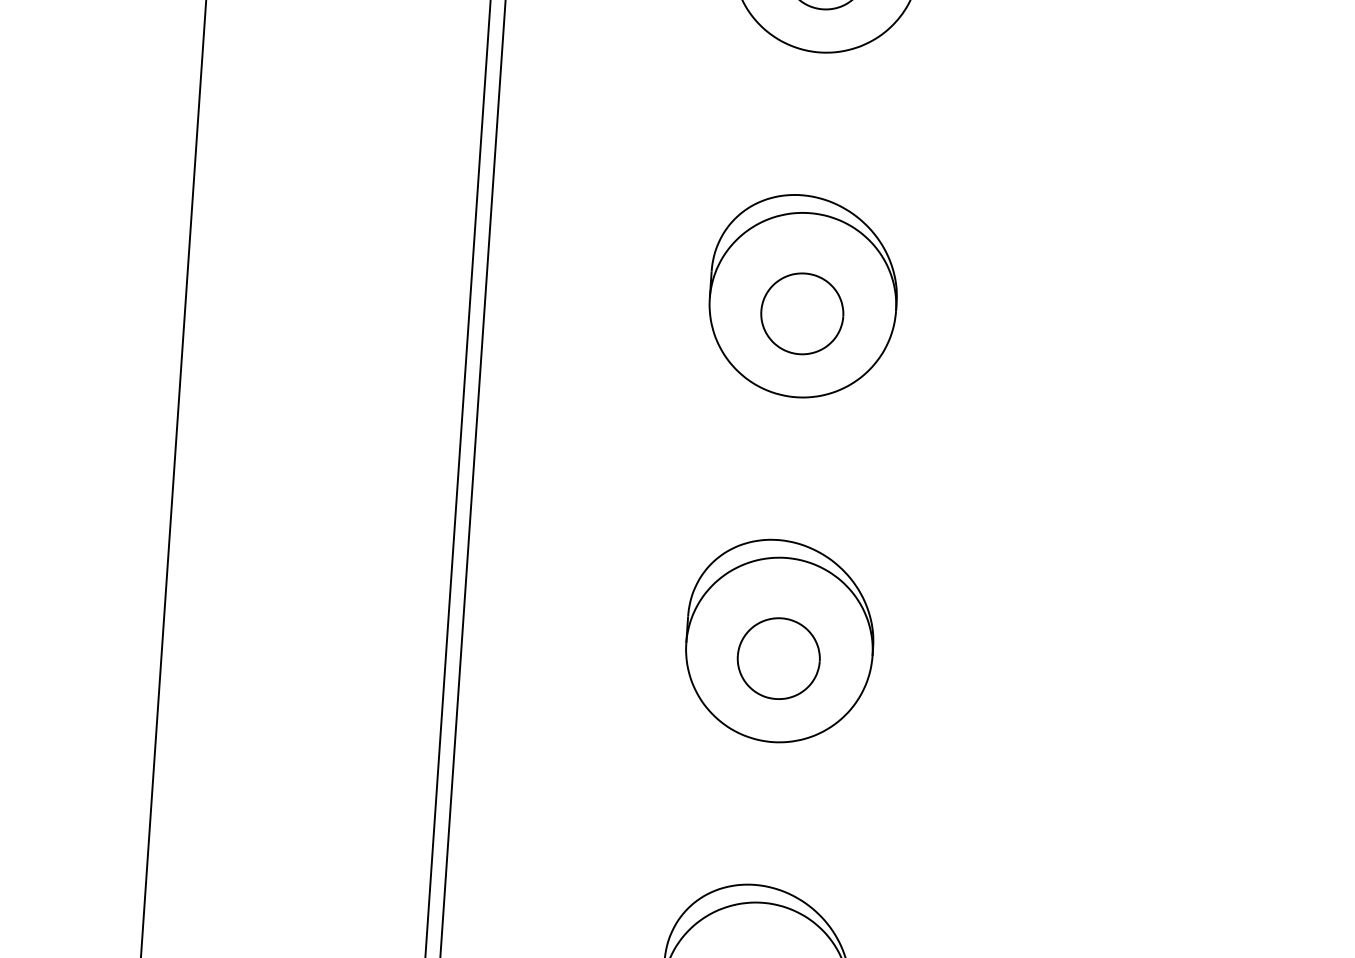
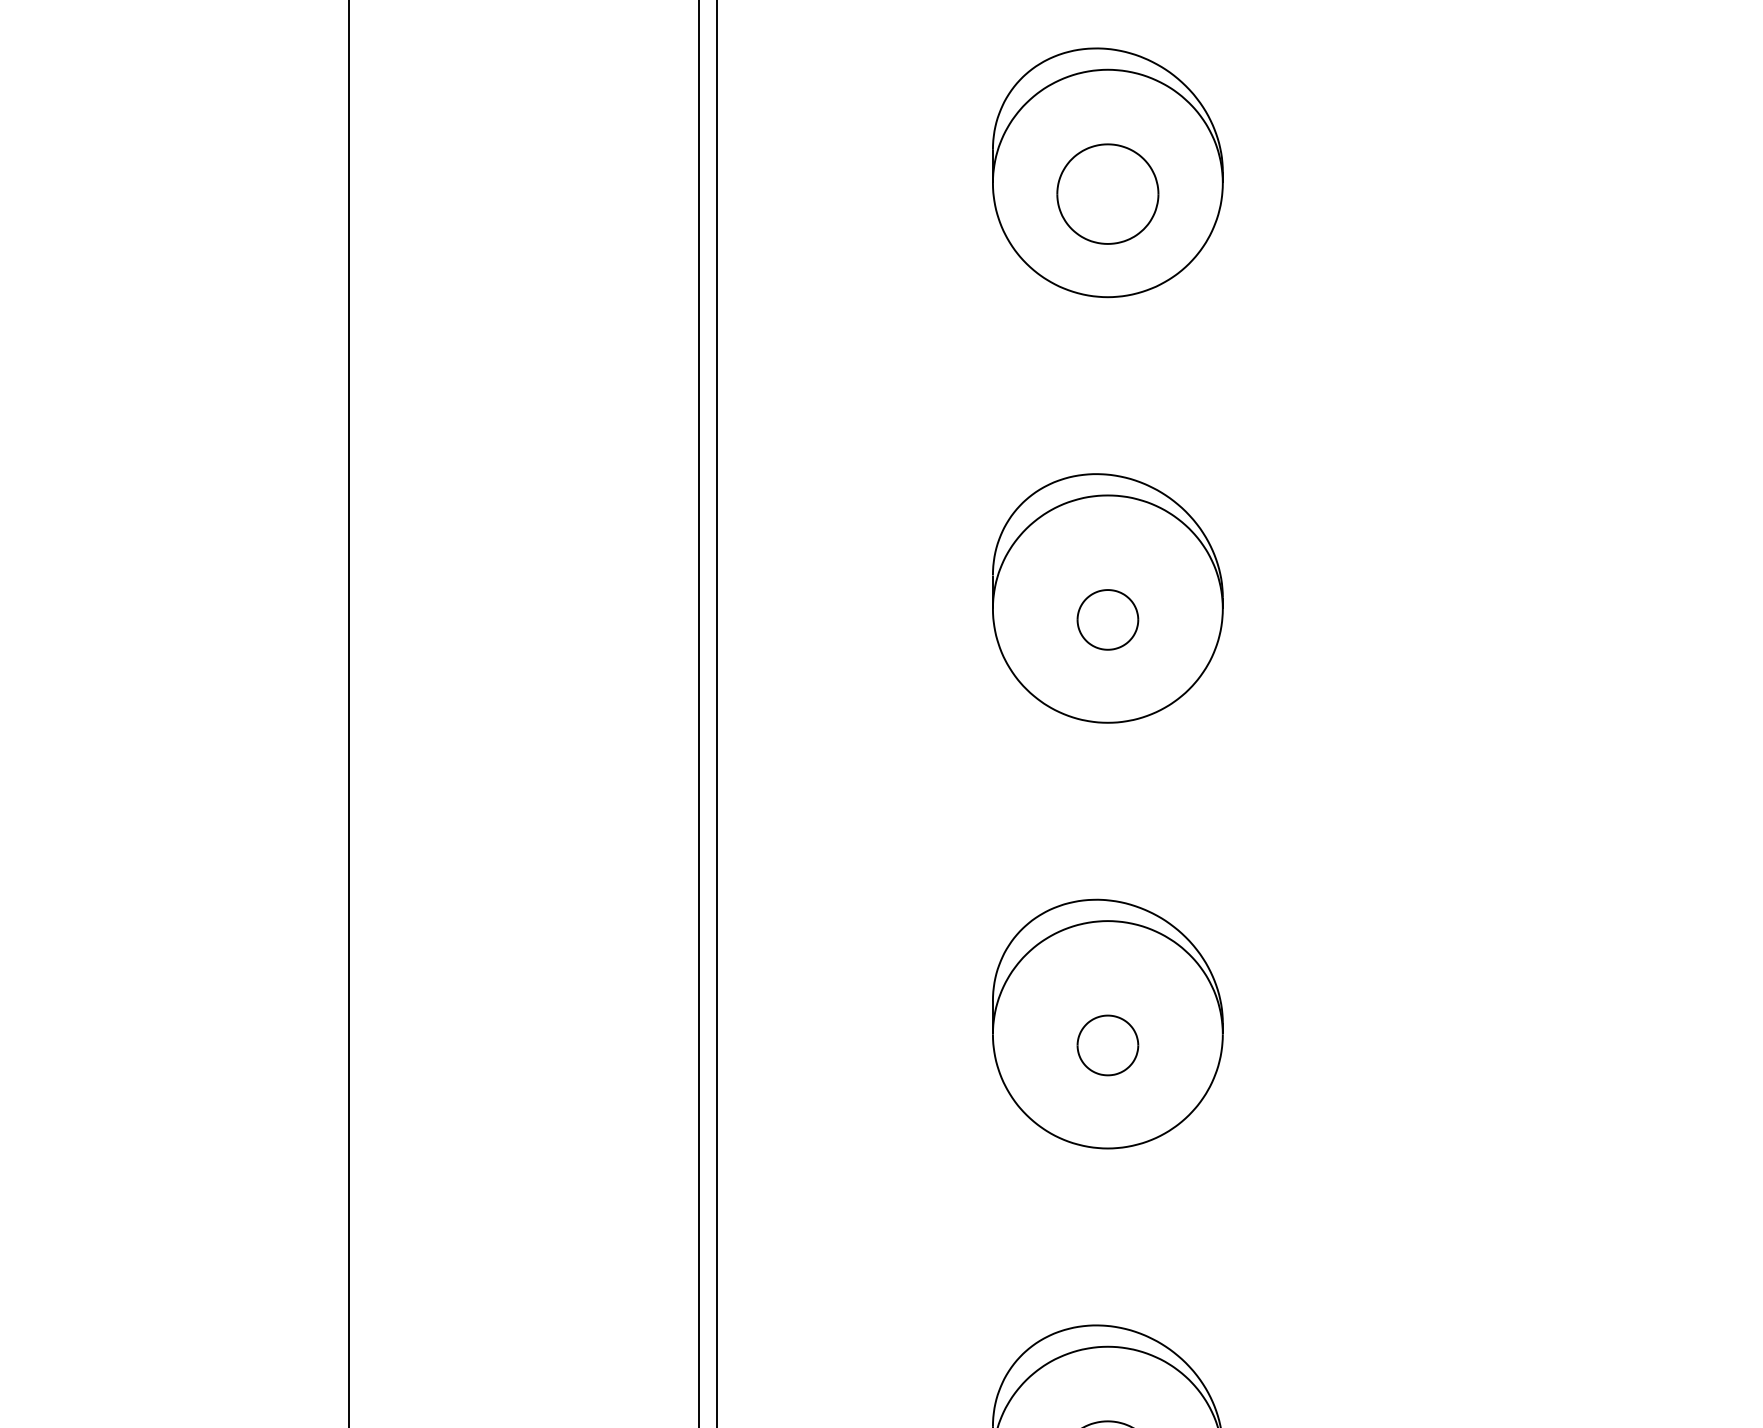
part: (802, 313) -> (1107, 619), size x0.6
part: (778, 658) -> (1107, 1045), size x0.6

